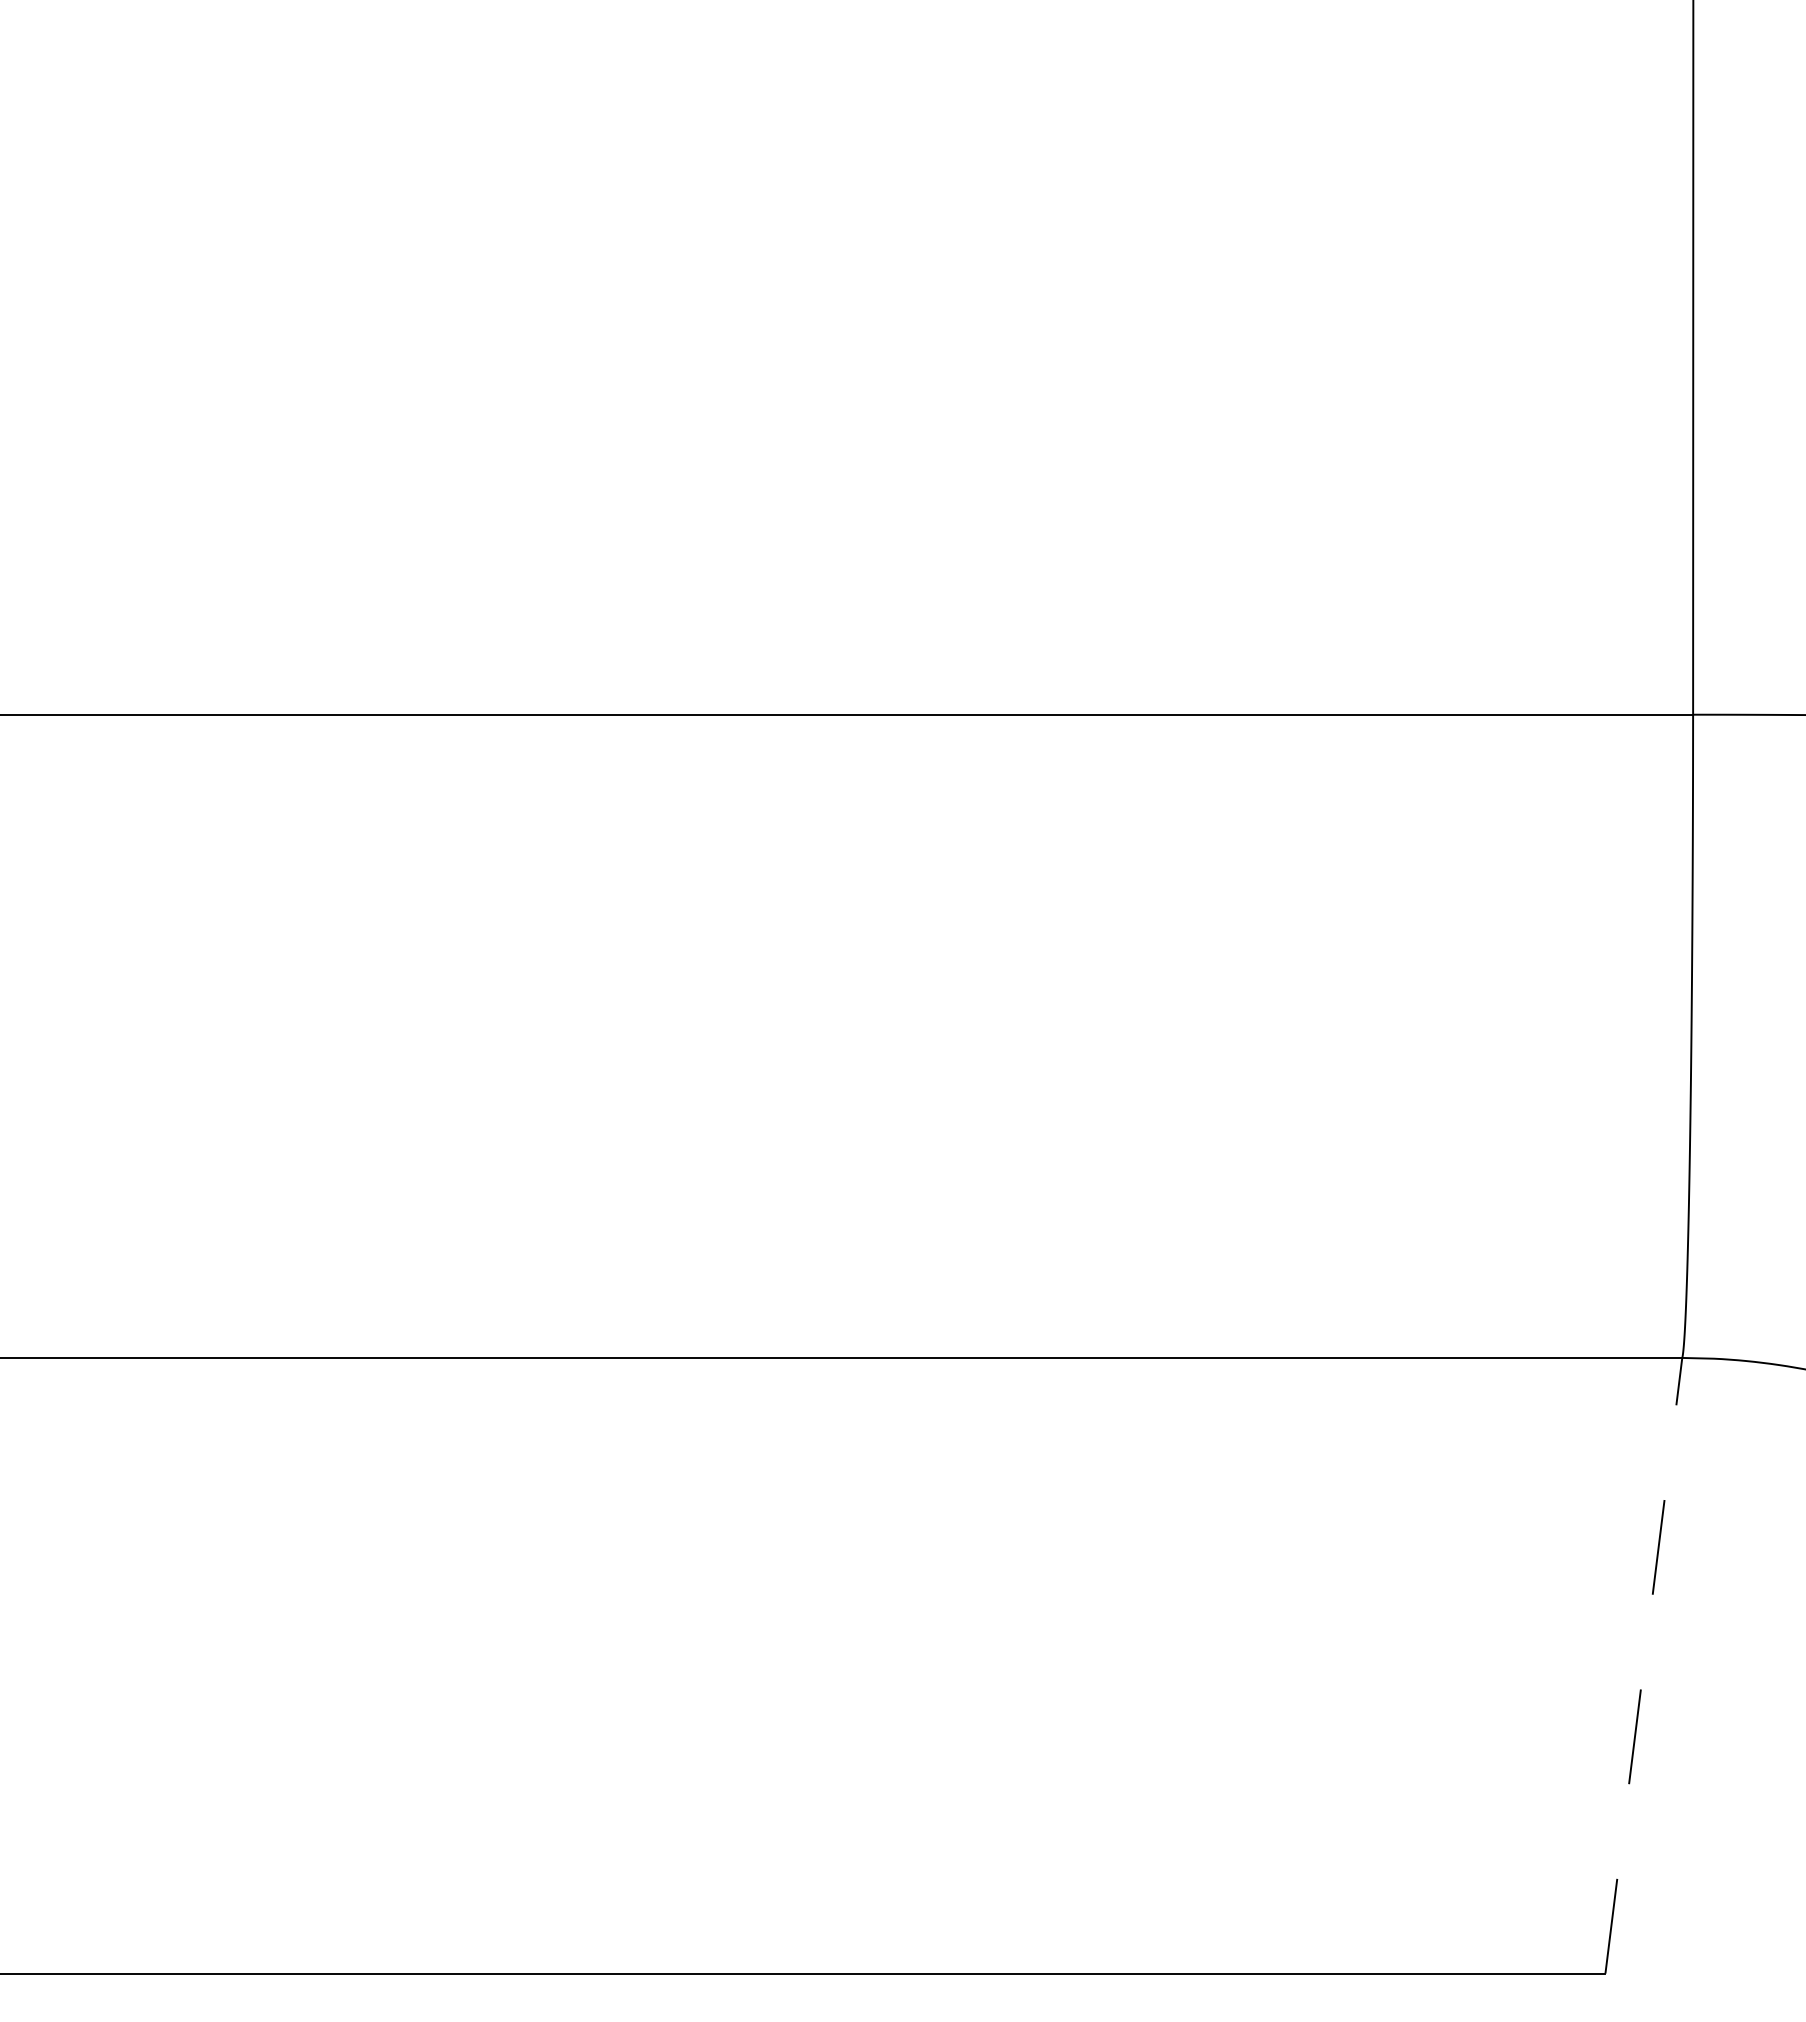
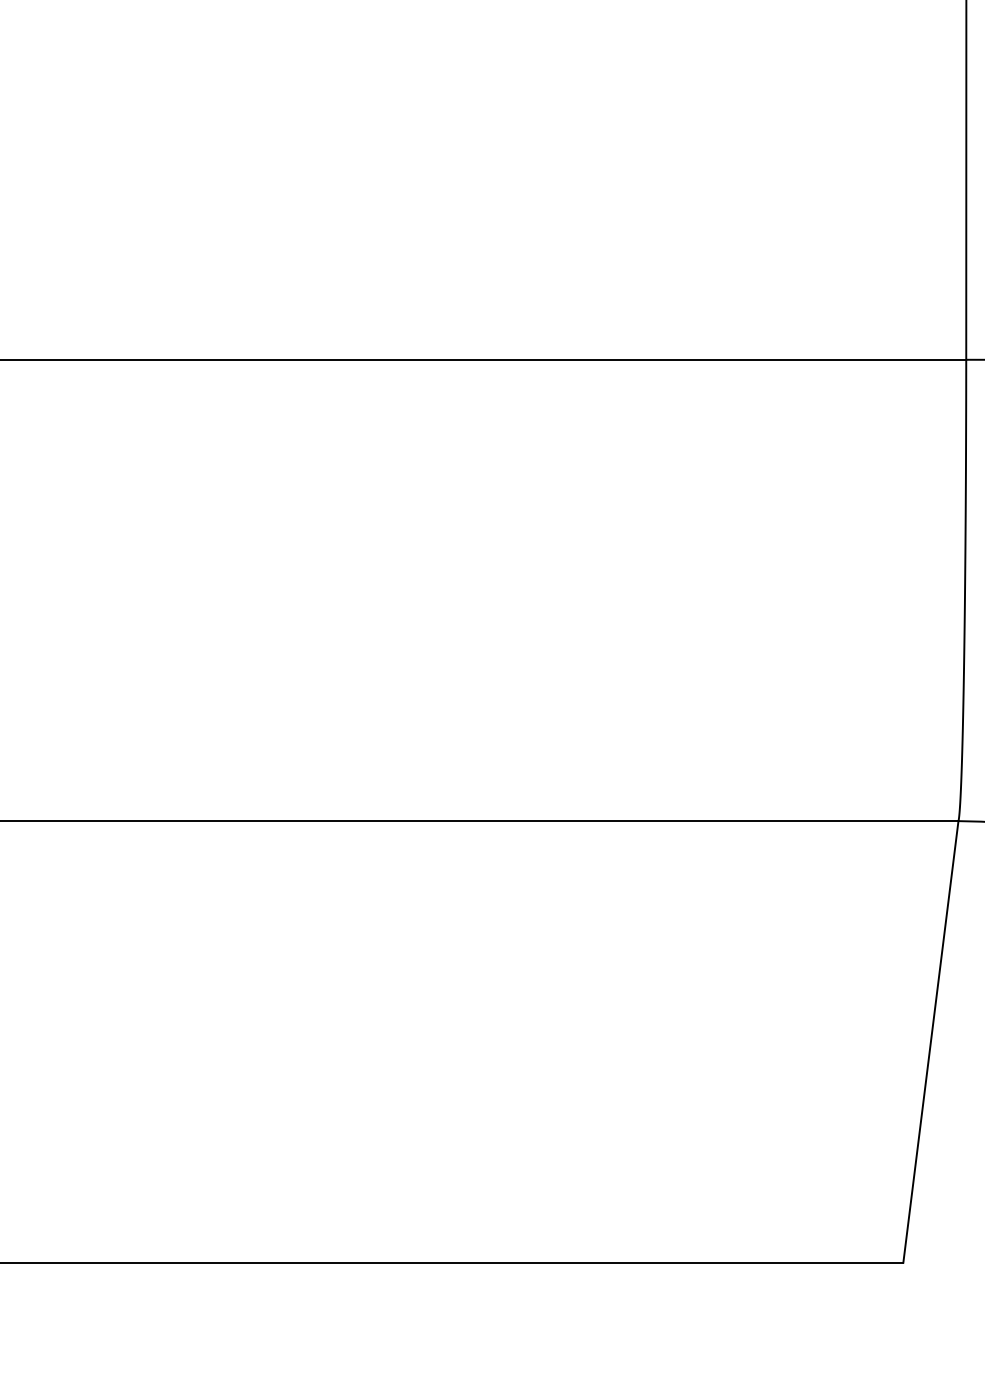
line: (1643, 1665) -> (930, 1041), dashed -> solid

